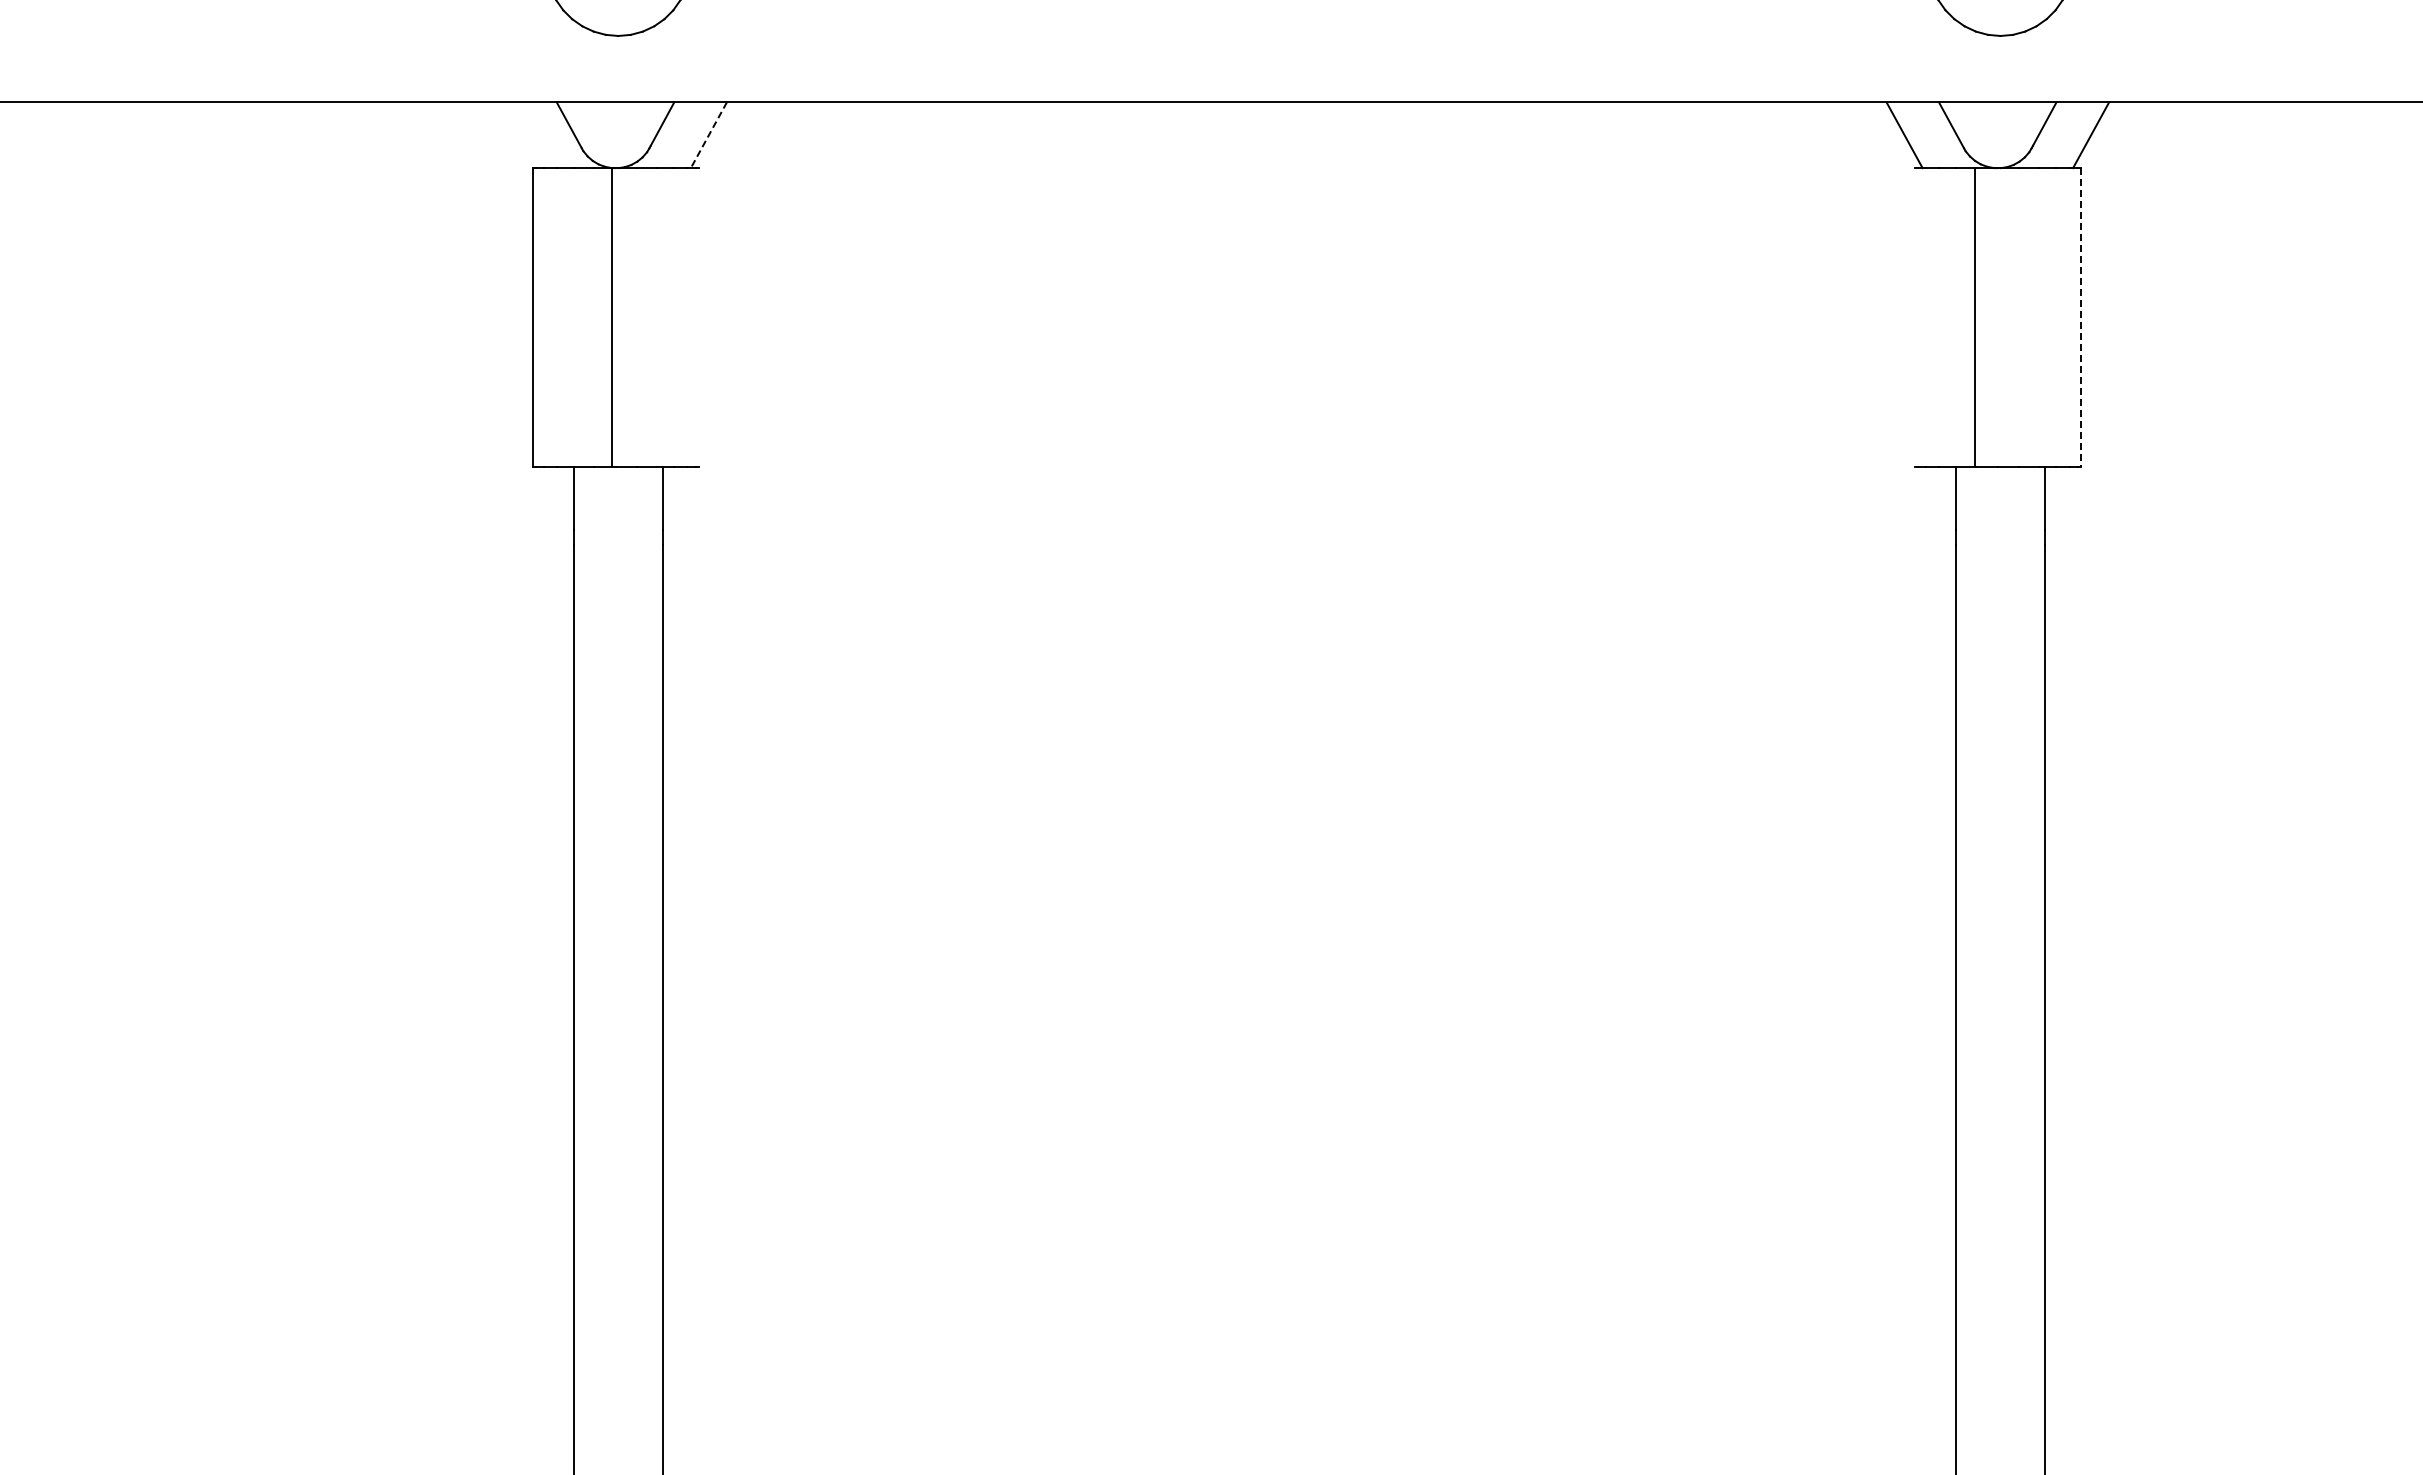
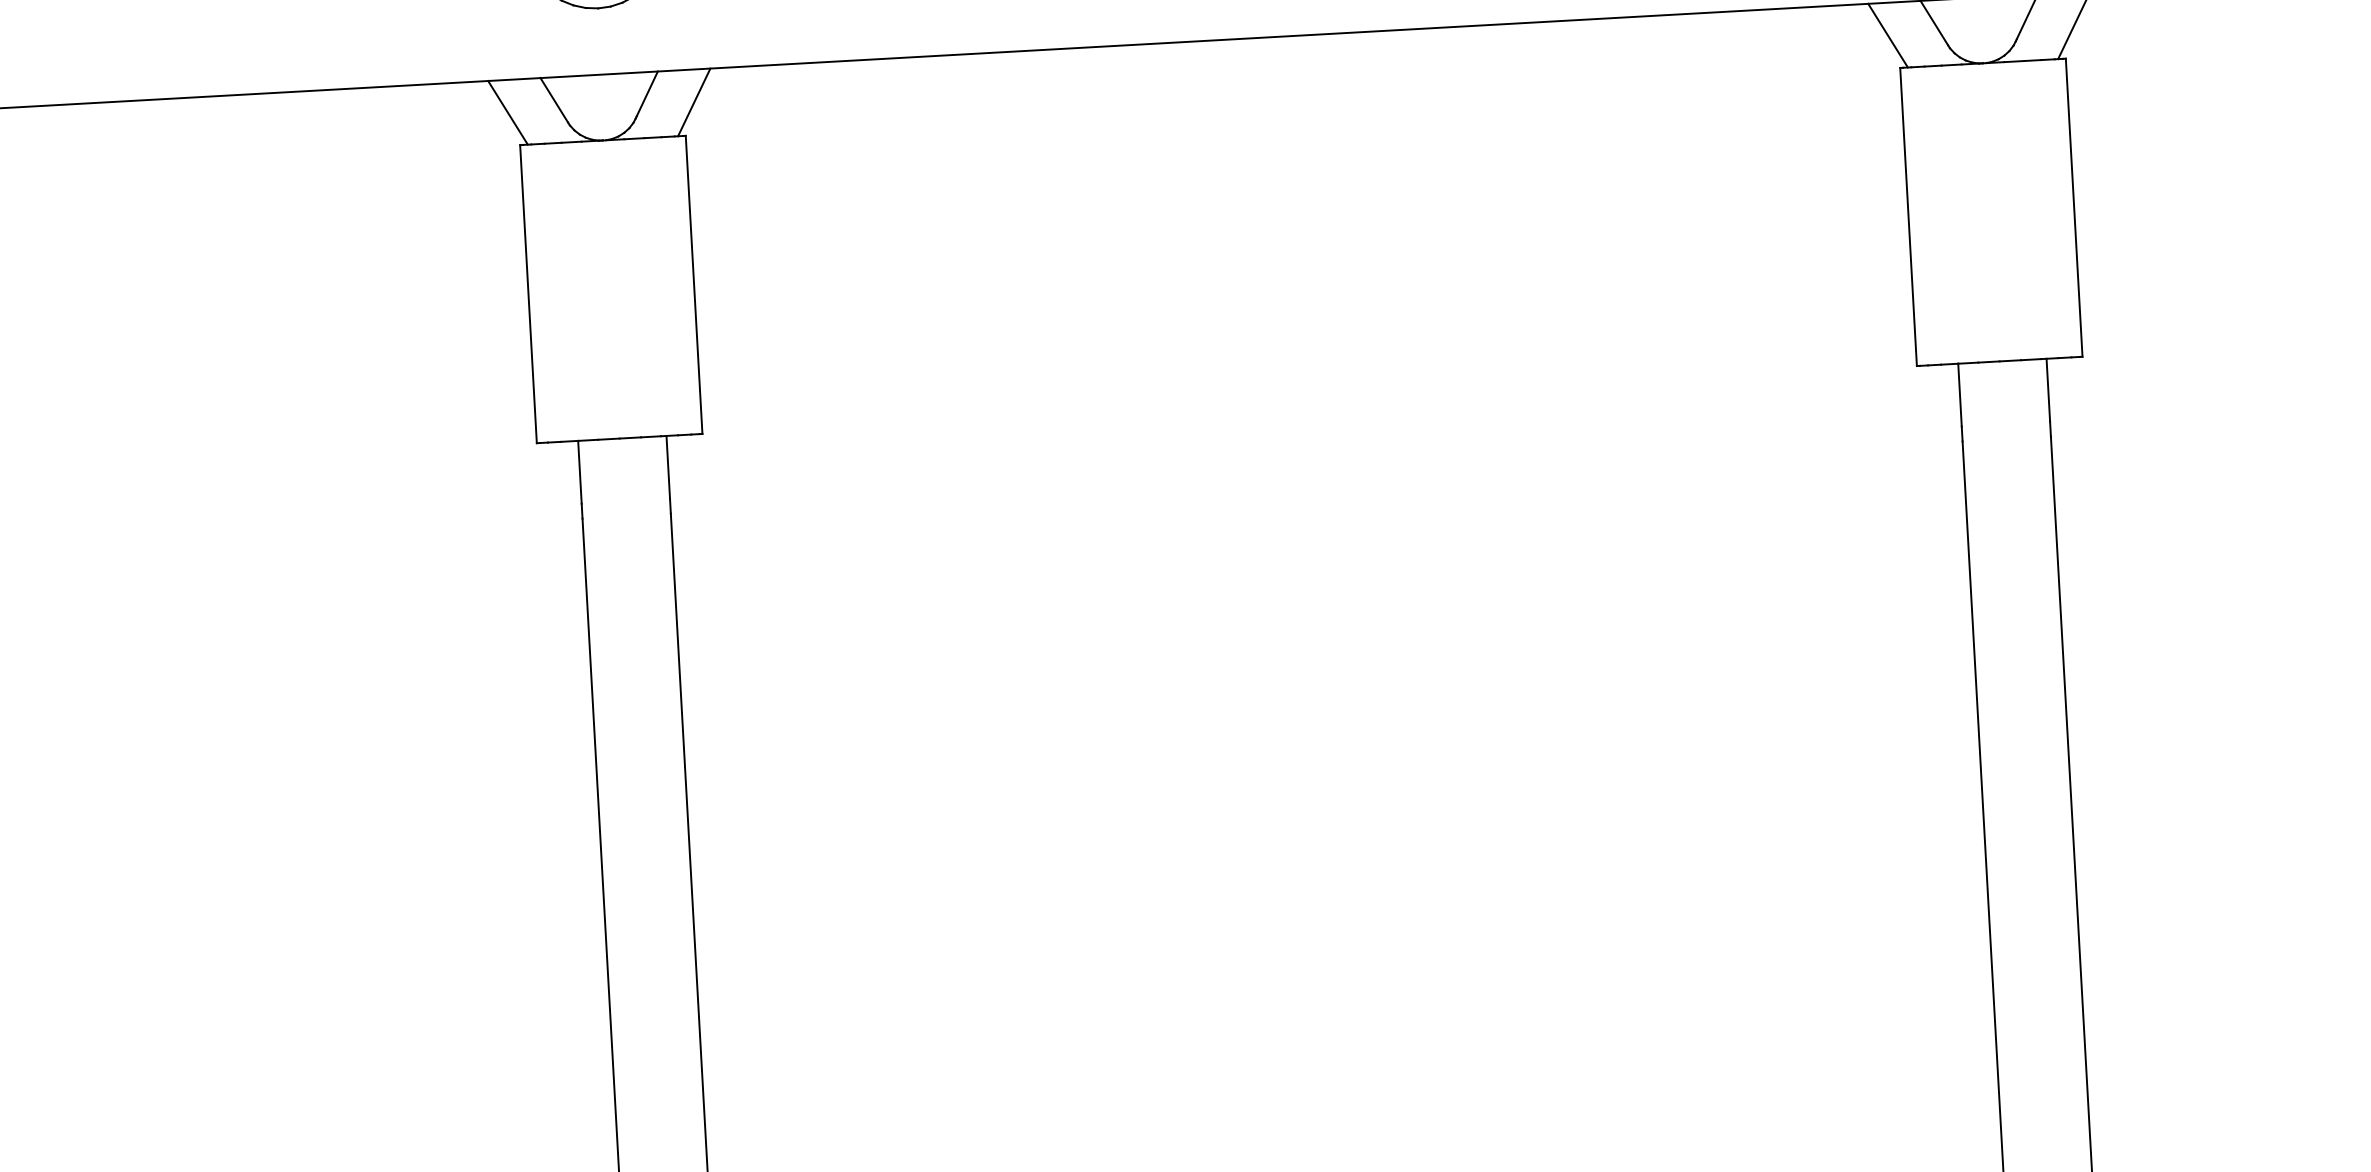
line: (522, 135) -> (508, 113), added
line: (708, 135) -> (693, 102), dashed -> solid
line: (611, 317) -> (694, 284), moved
line: (1974, 317) -> (1908, 217), moved
line: (2080, 317) -> (2073, 207), dashed -> solid

